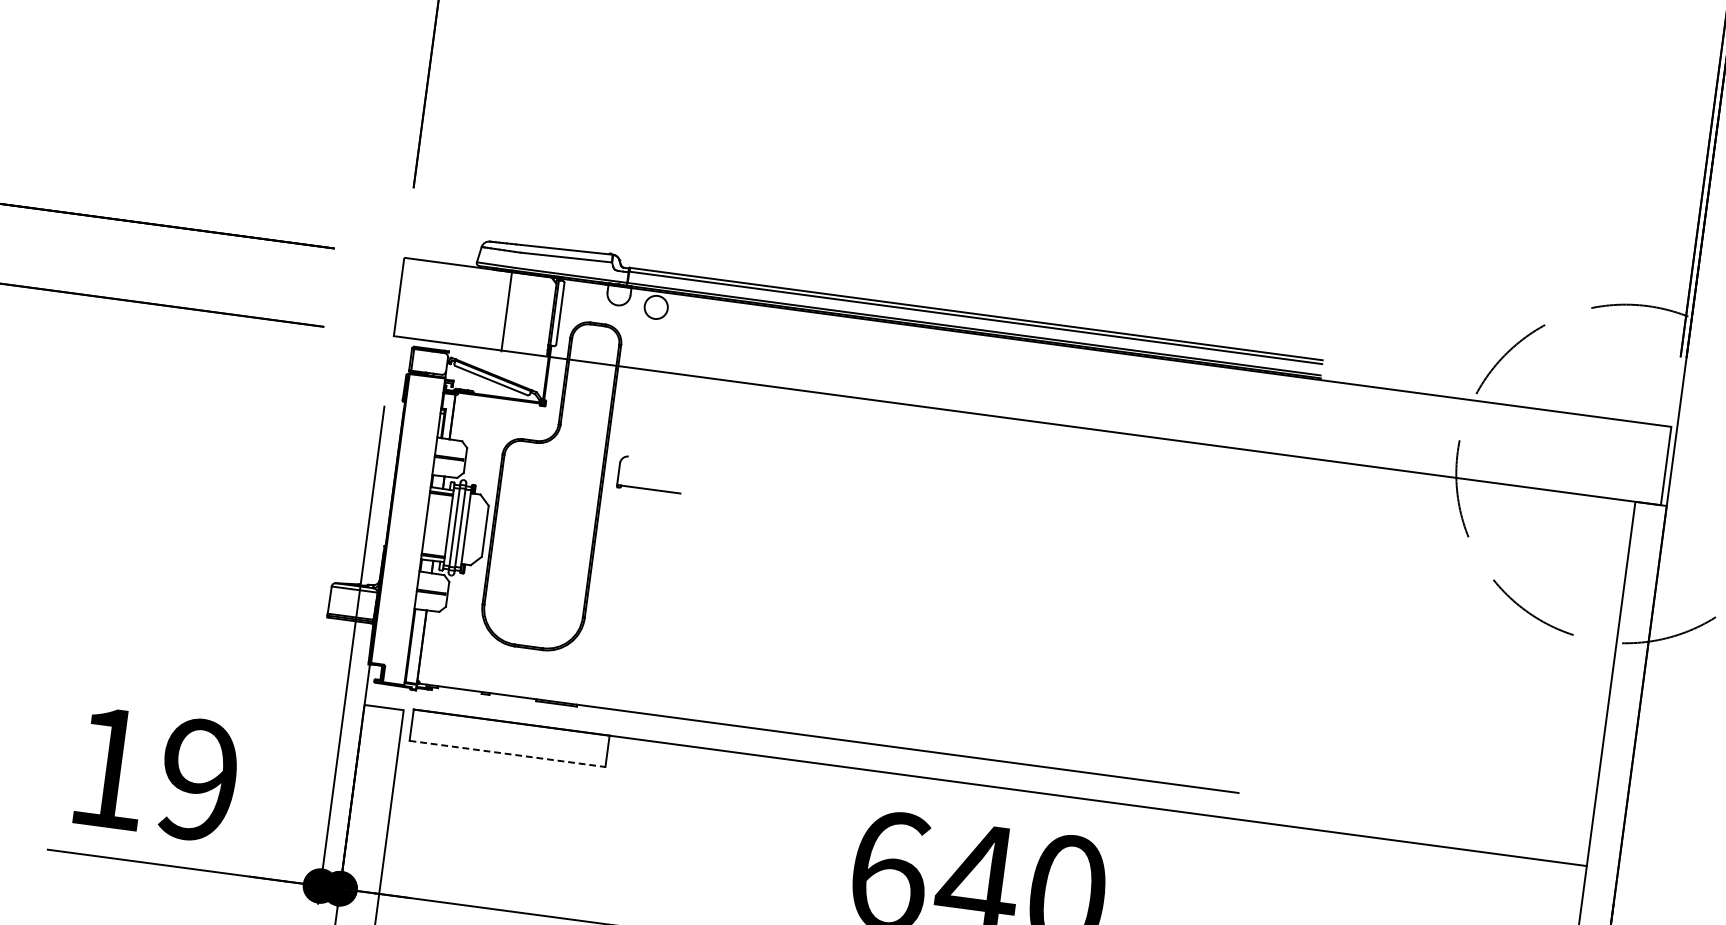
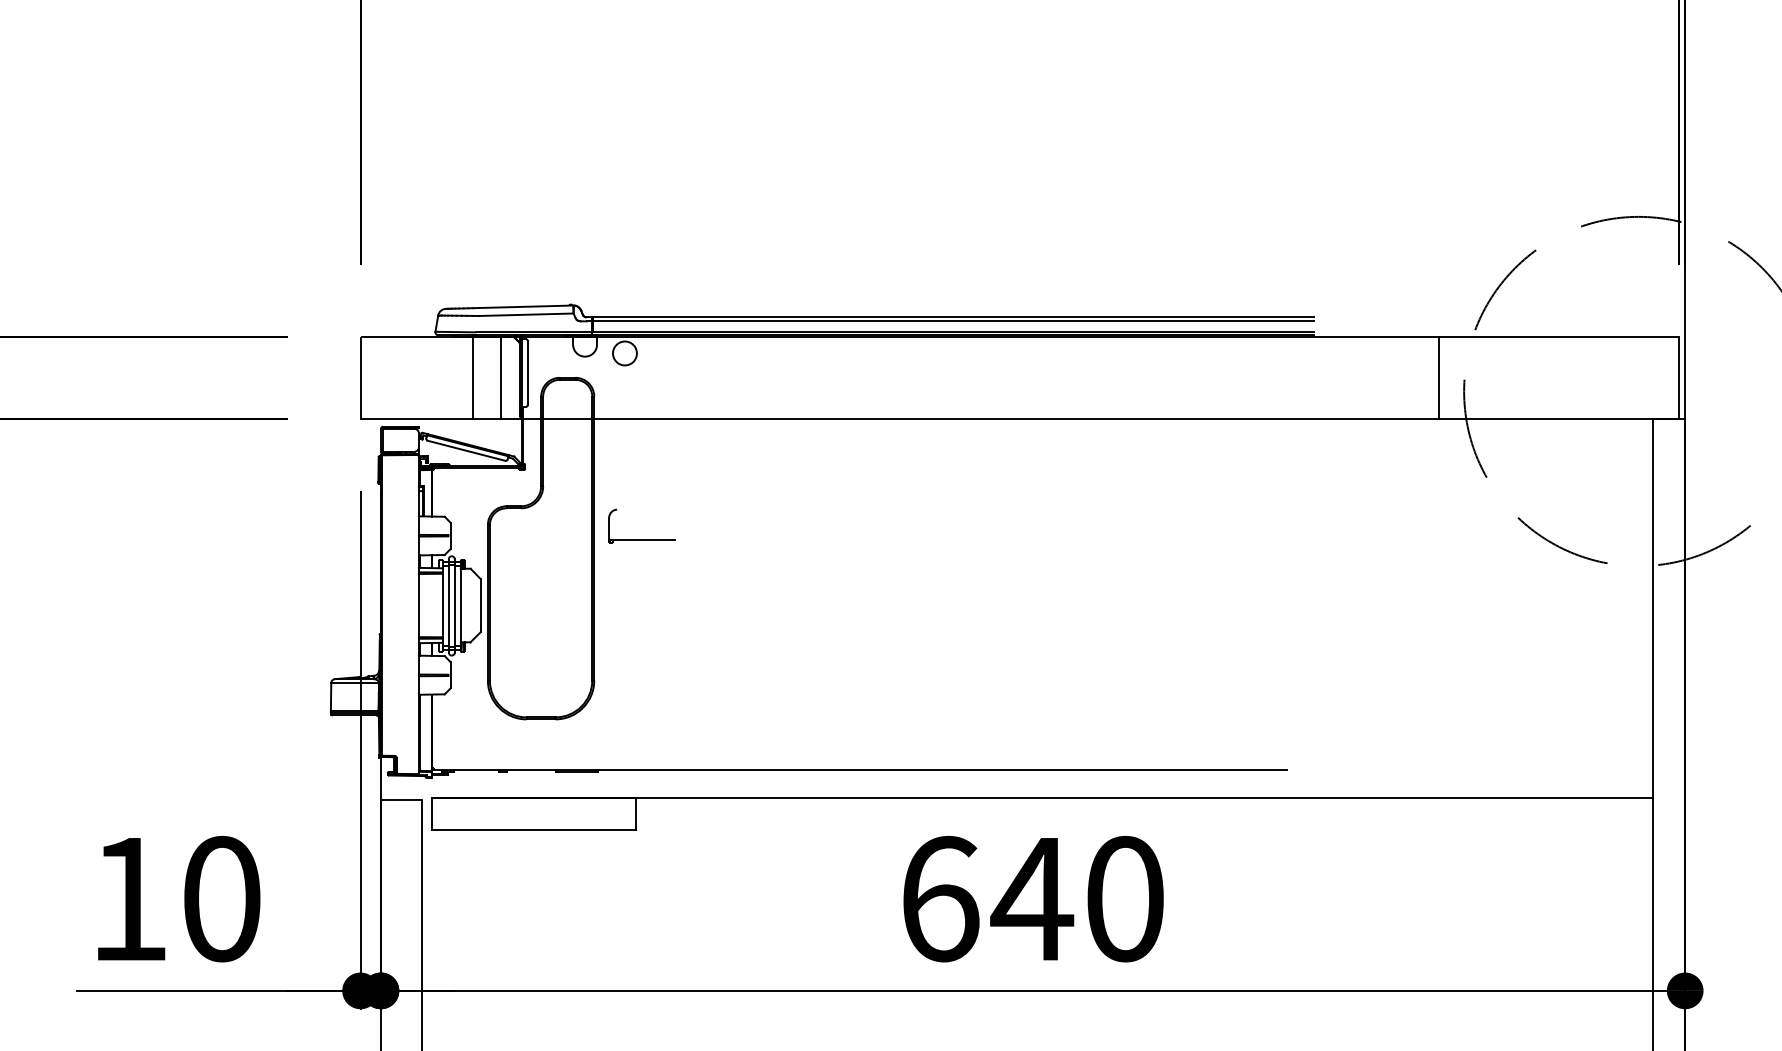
line: (534, 314) -> (501, 377), added
line: (1434, 434) -> (1438, 377), added
line: (507, 754) -> (533, 830), dashed -> solid
text: (198, 779) -> (221, 898), 19 -> 10

